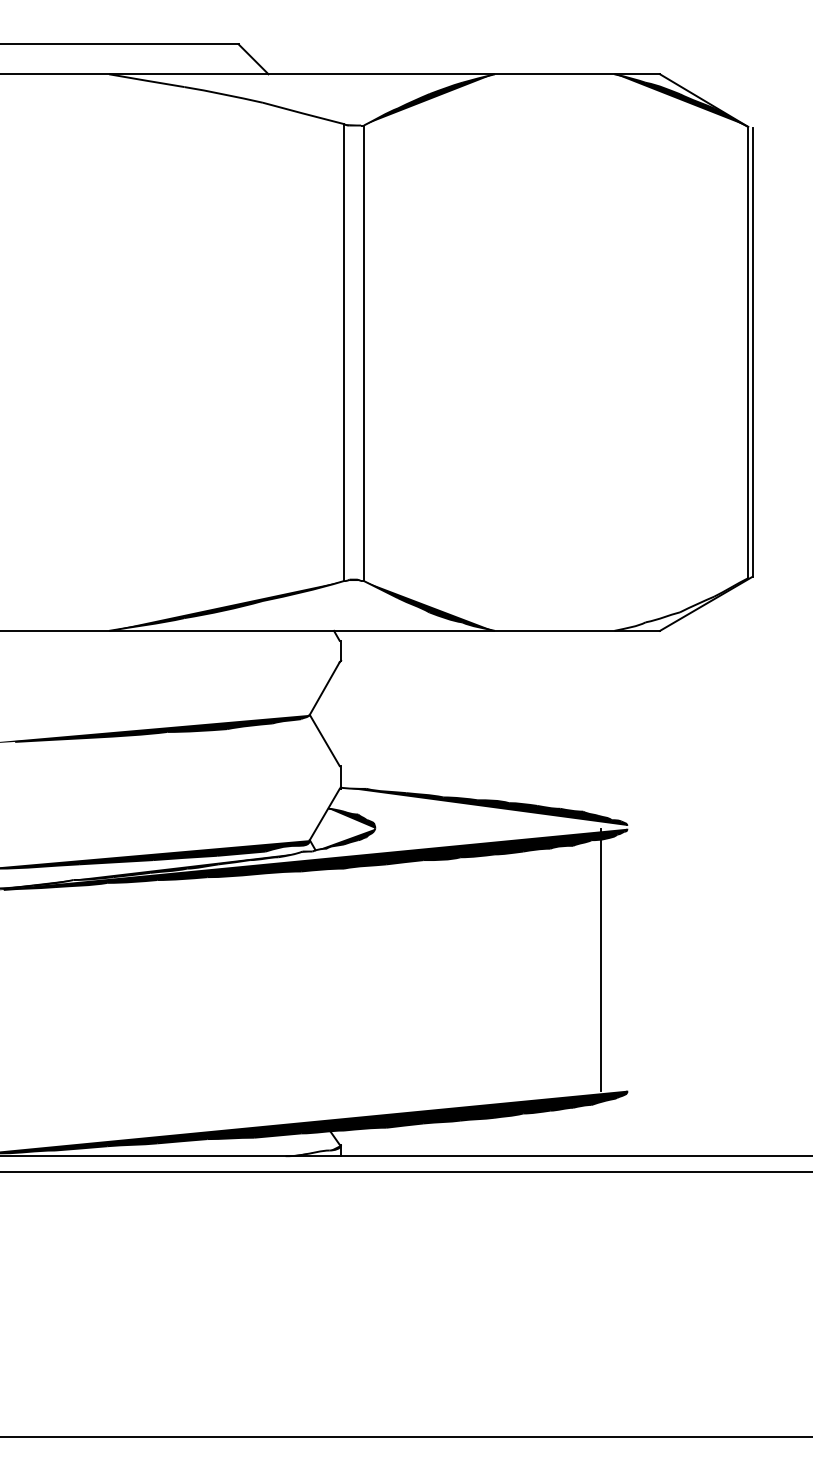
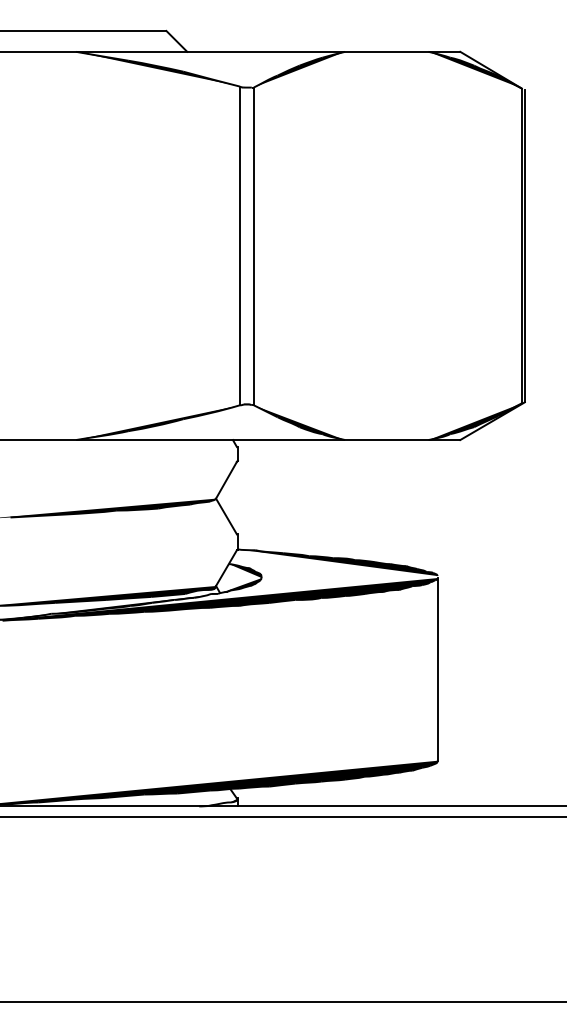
fill: (225, 98) -> (157, 68), added
fill: (680, 604) -> (474, 421), added
line: (601, 959) -> (438, 669), moved

